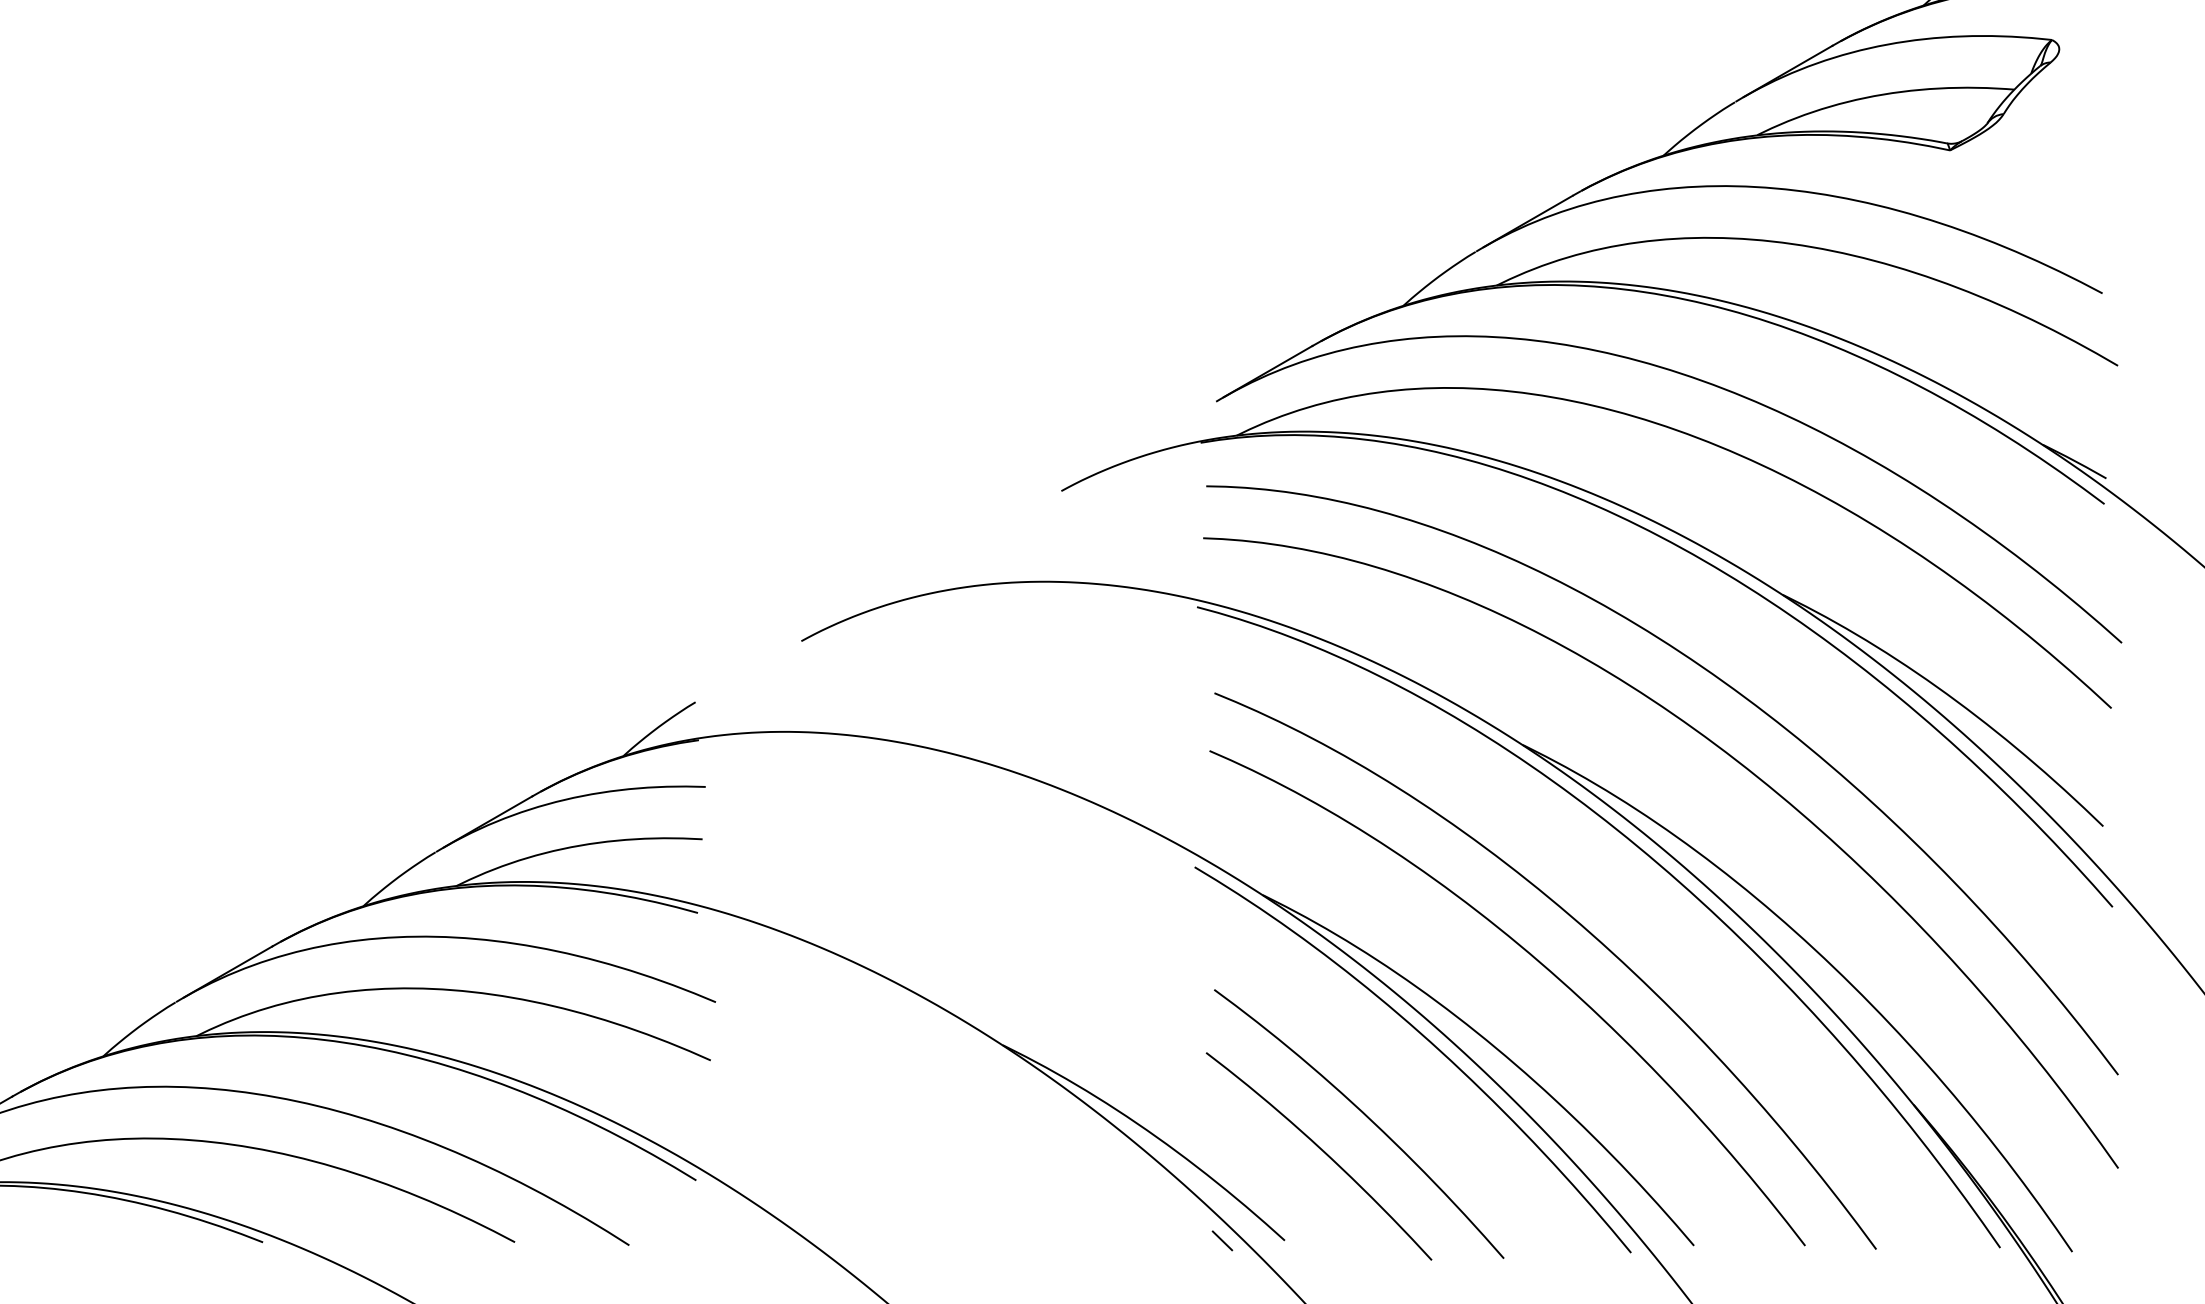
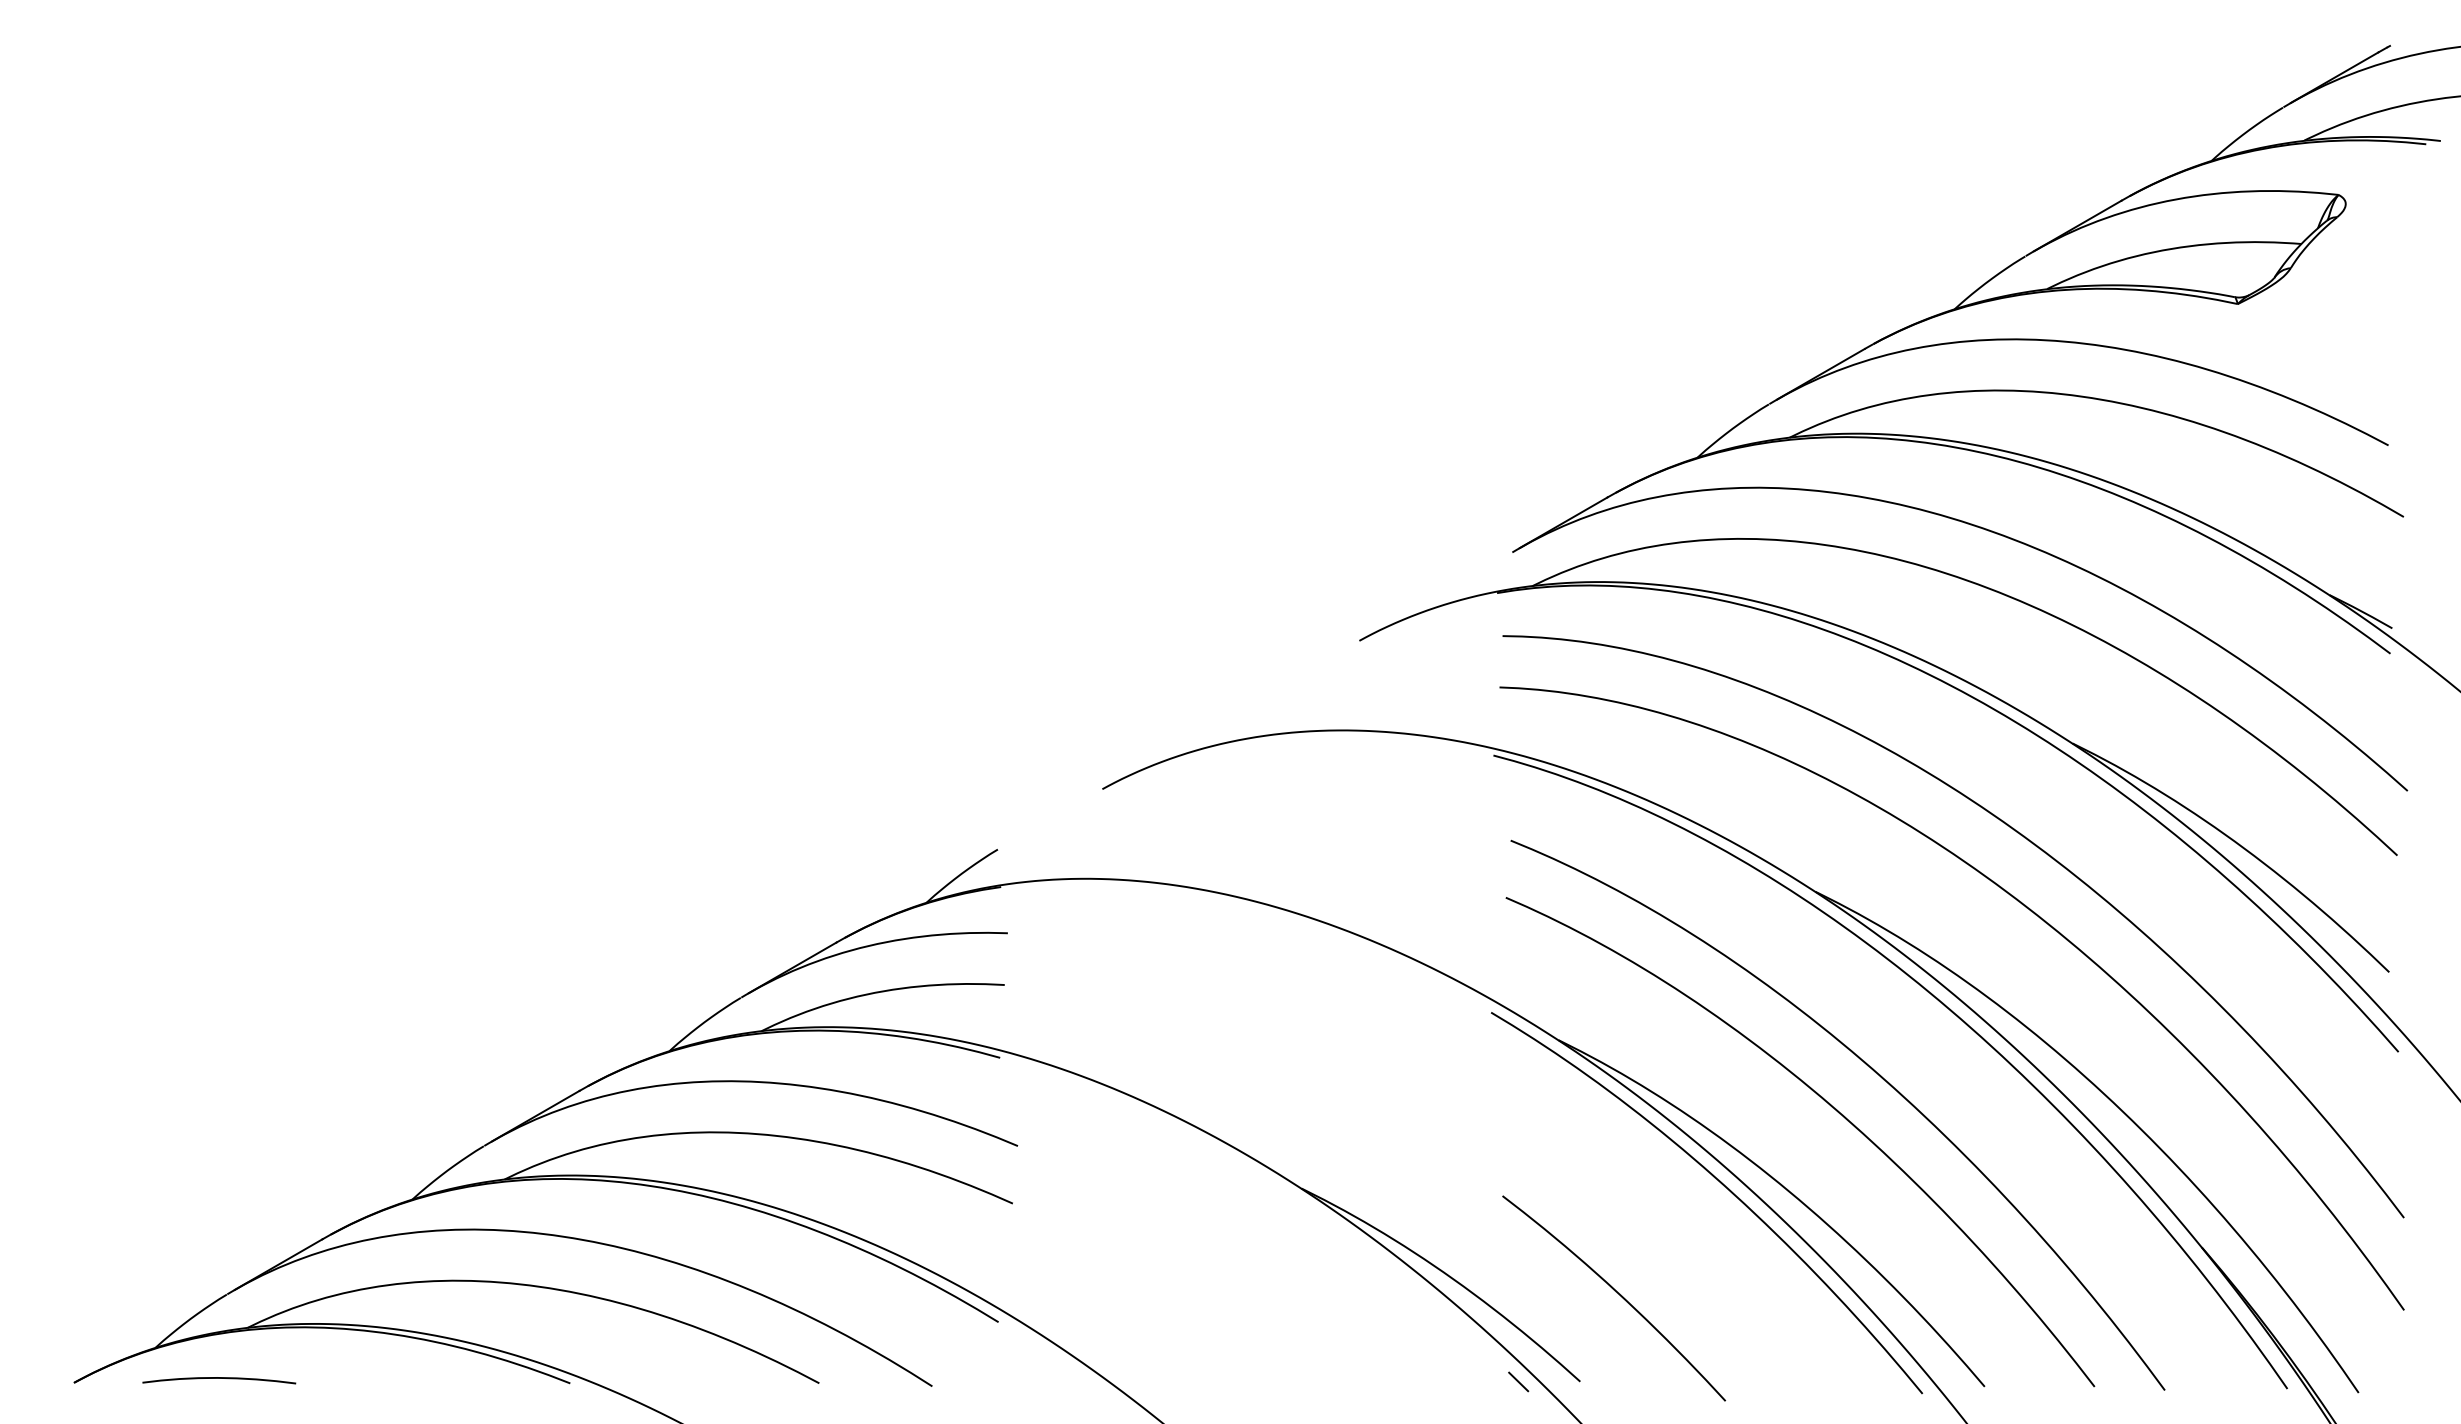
curve: (1366, 1117) -> (1660, 1259), removed

